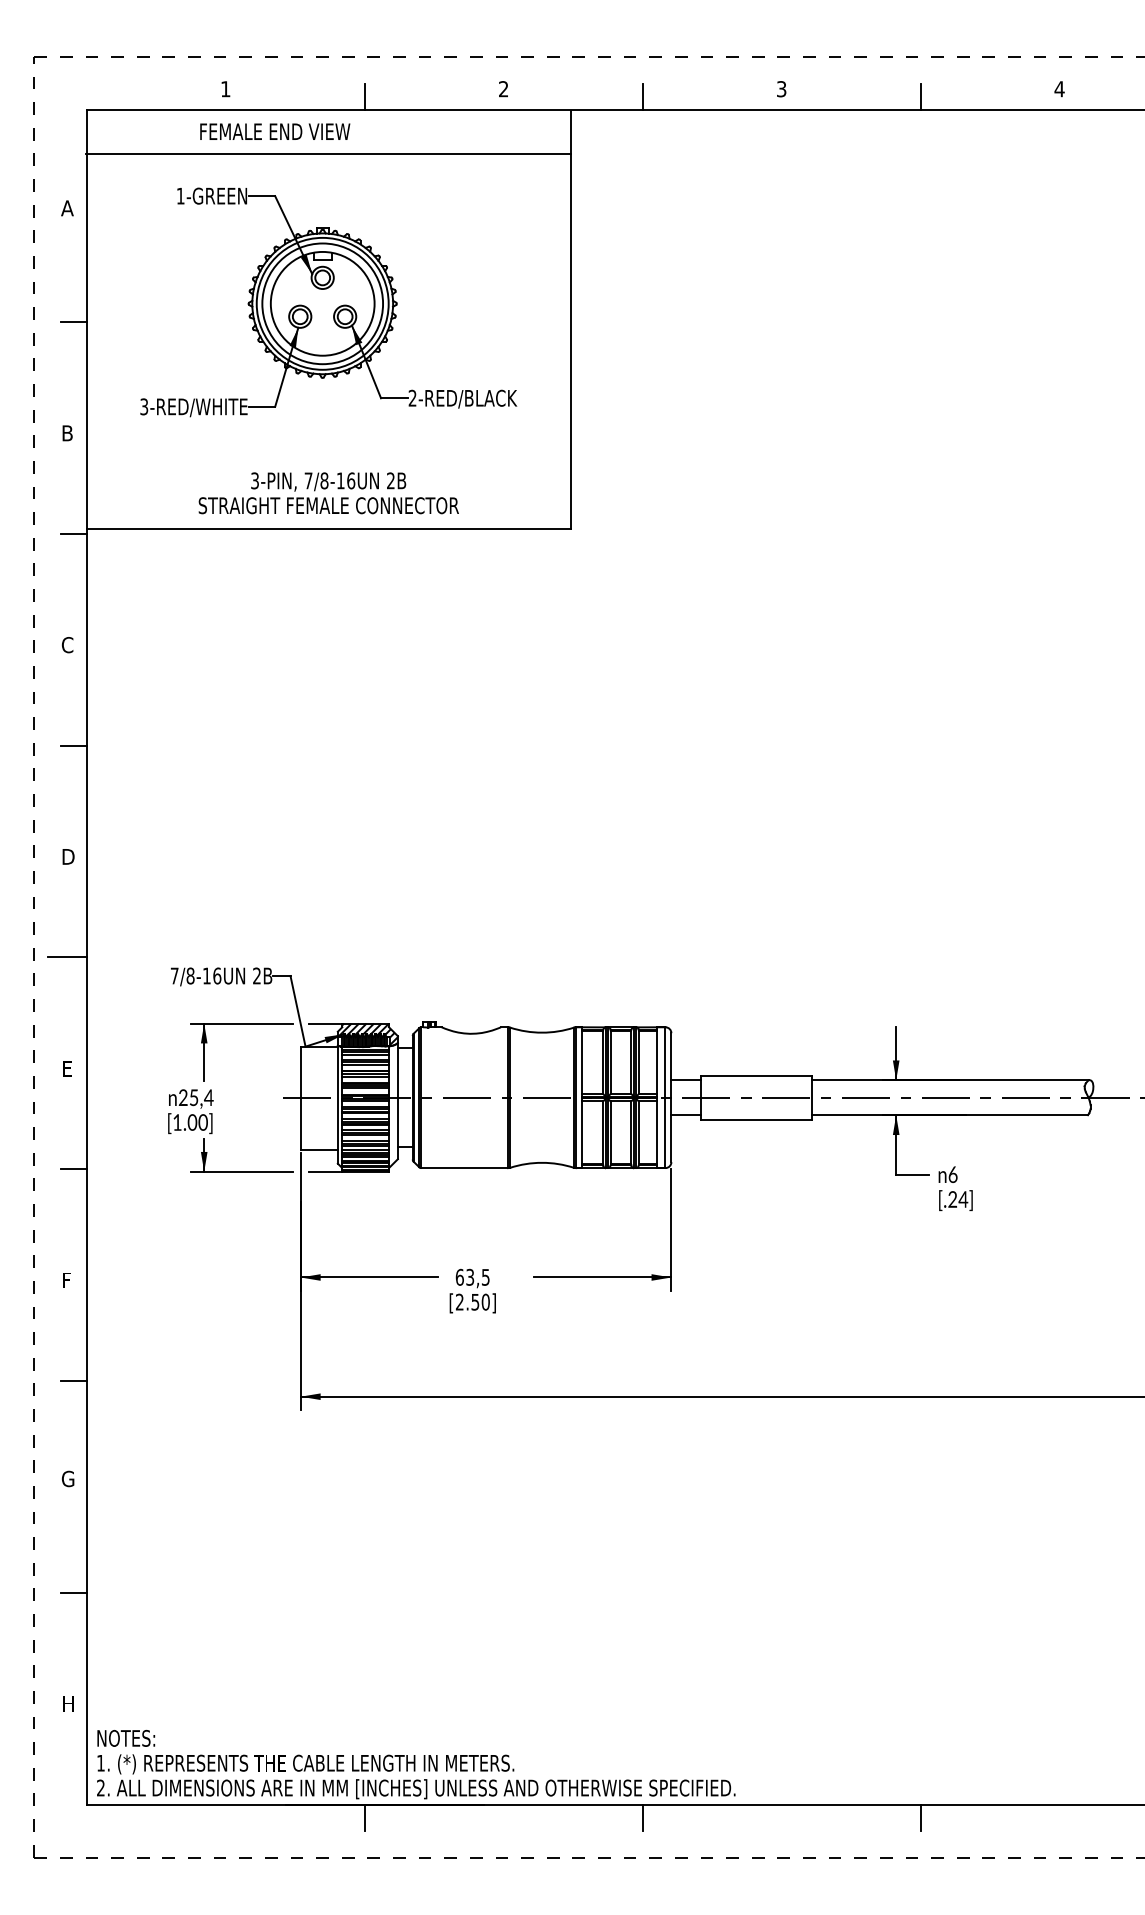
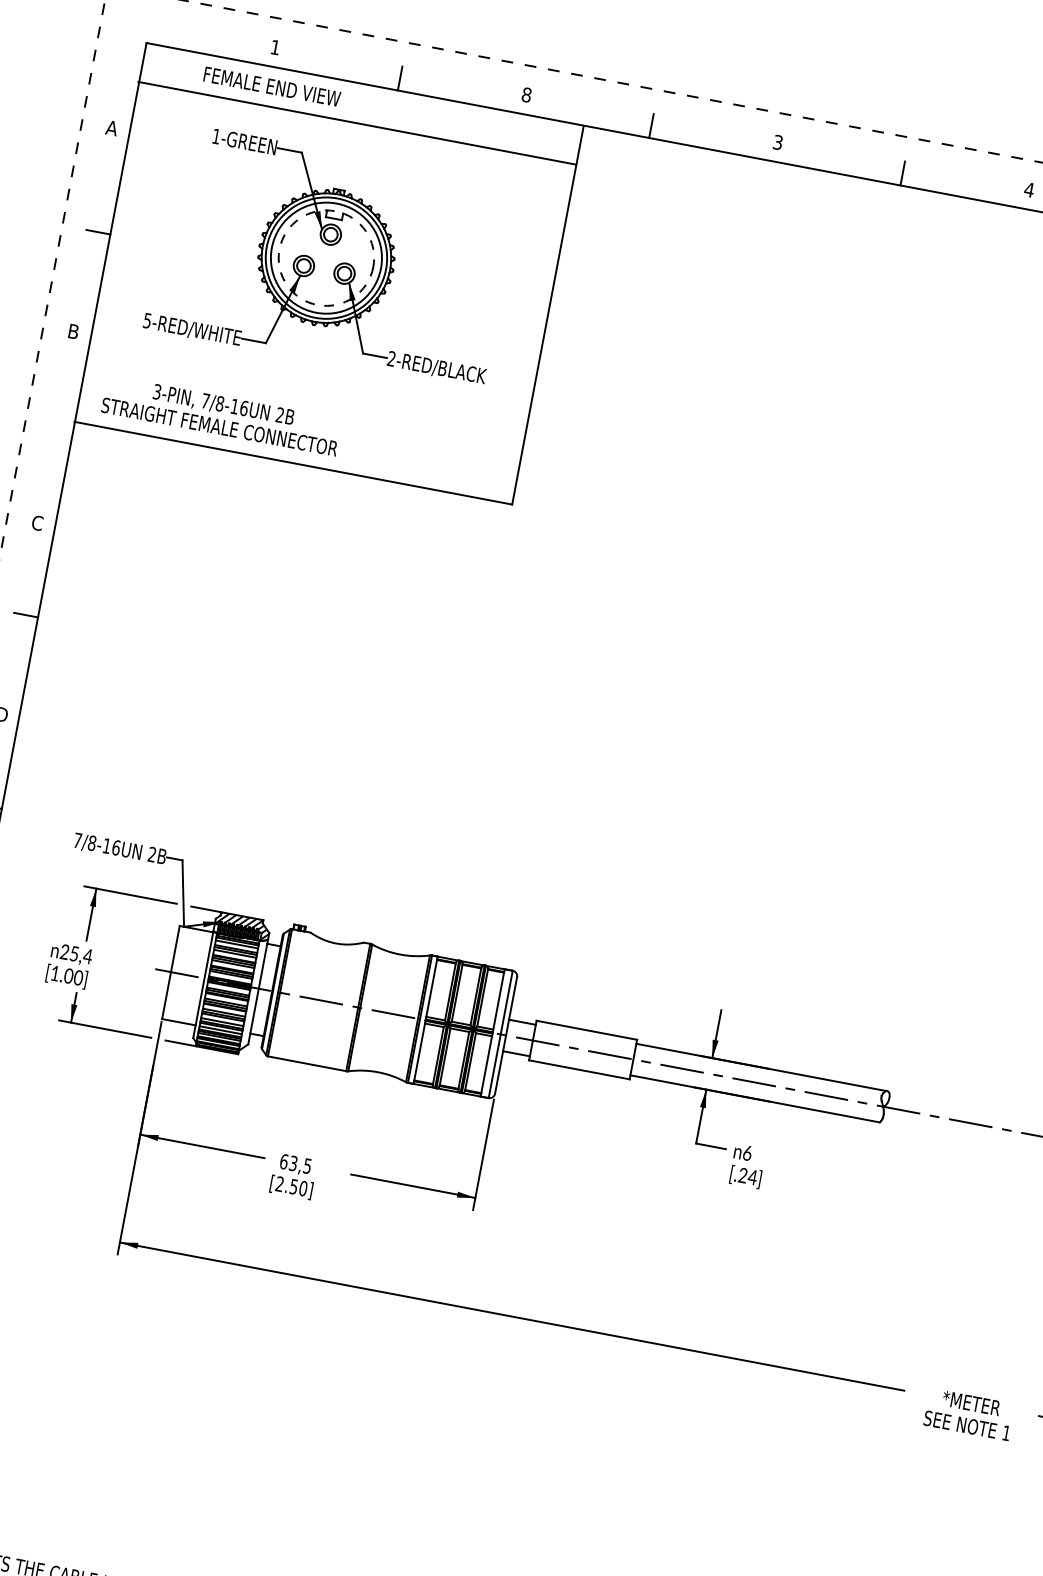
text: (503, 89) -> (526, 95), 2 -> 8
text: (275, 131) -> (272, 86), moved
circle: (322, 303) -> (326, 257), solid -> dashed
text: (144, 406) -> (147, 320), 3-RED/WHITE -> 5-RED/WHITE
text: (328, 493) -> (221, 415), moved
line: (73, 533) -> (61, 423), removed

